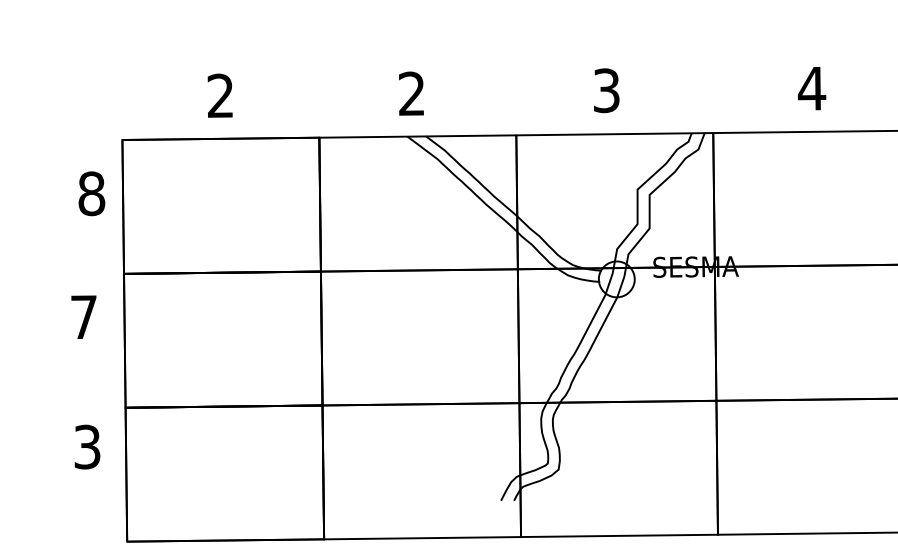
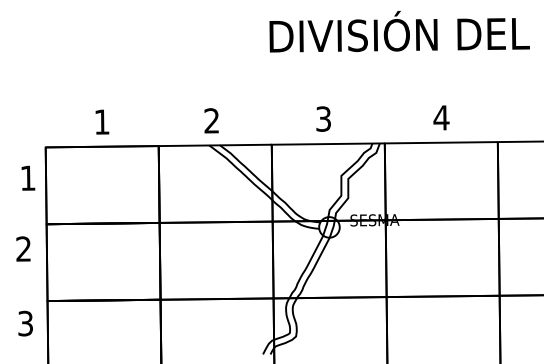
text: (219, 94) -> (101, 121), 2 -> 1
text: (90, 194) -> (27, 178), 8 -> 1
text: (83, 316) -> (23, 248), 7 -> 2

